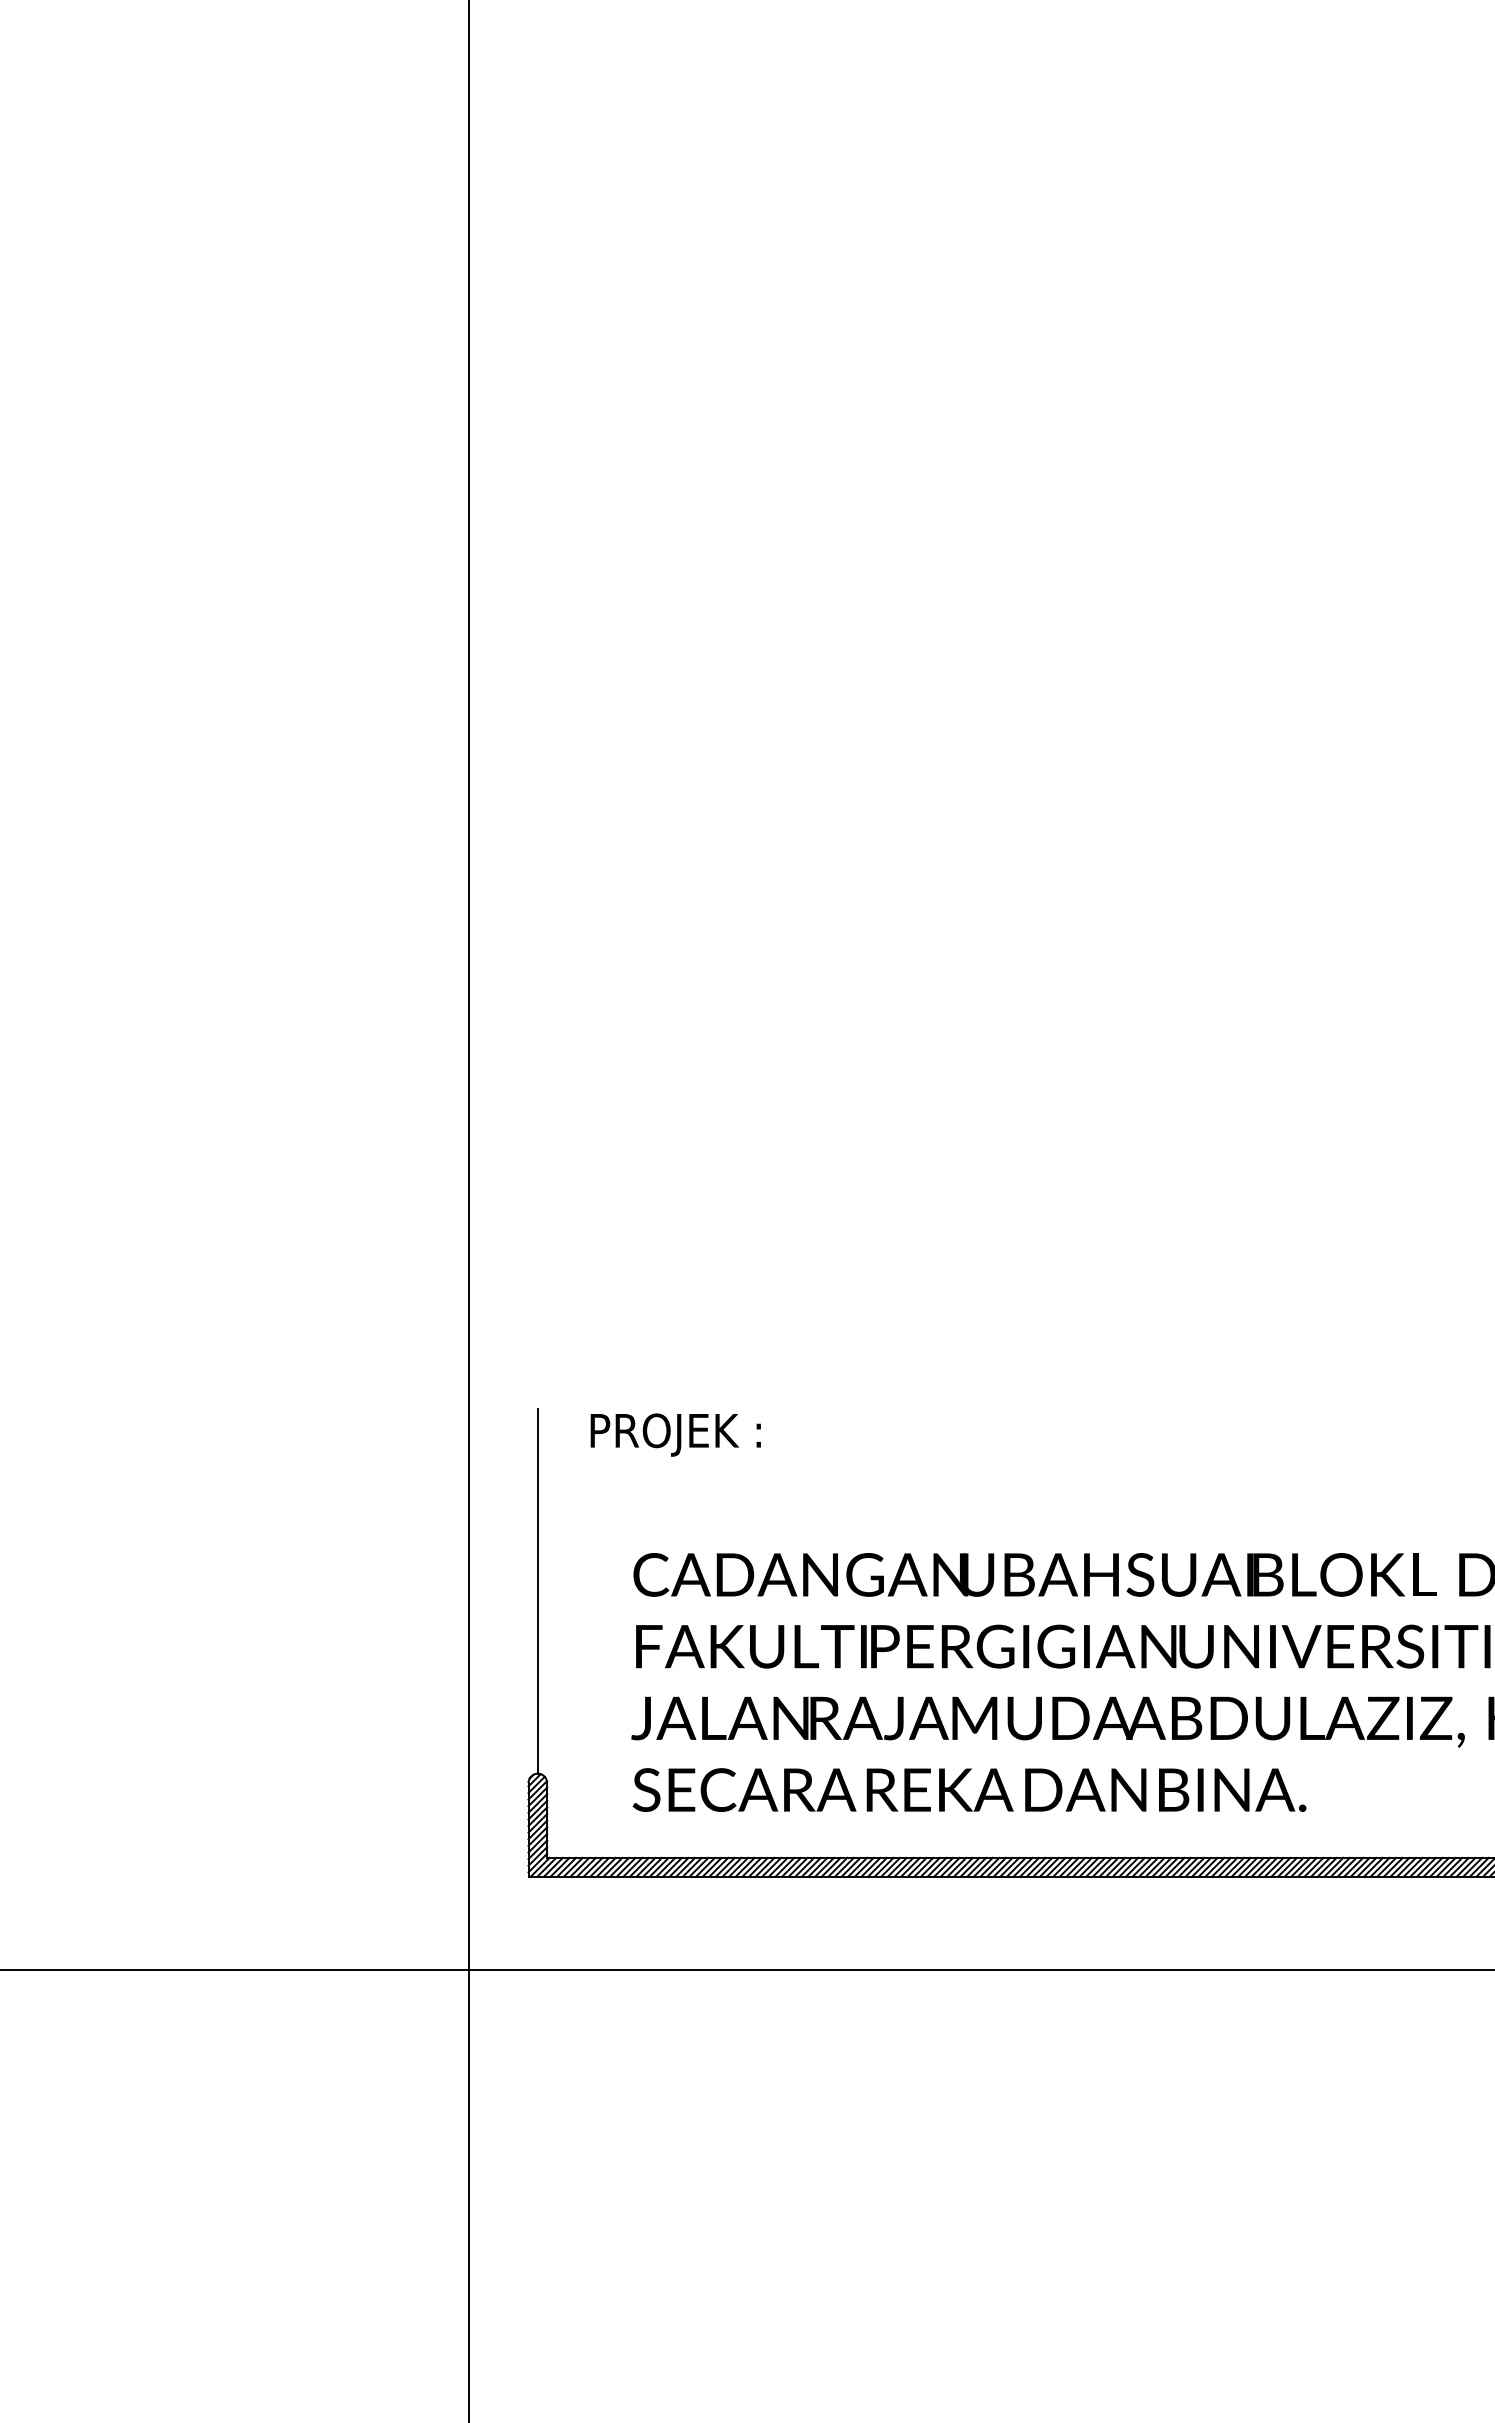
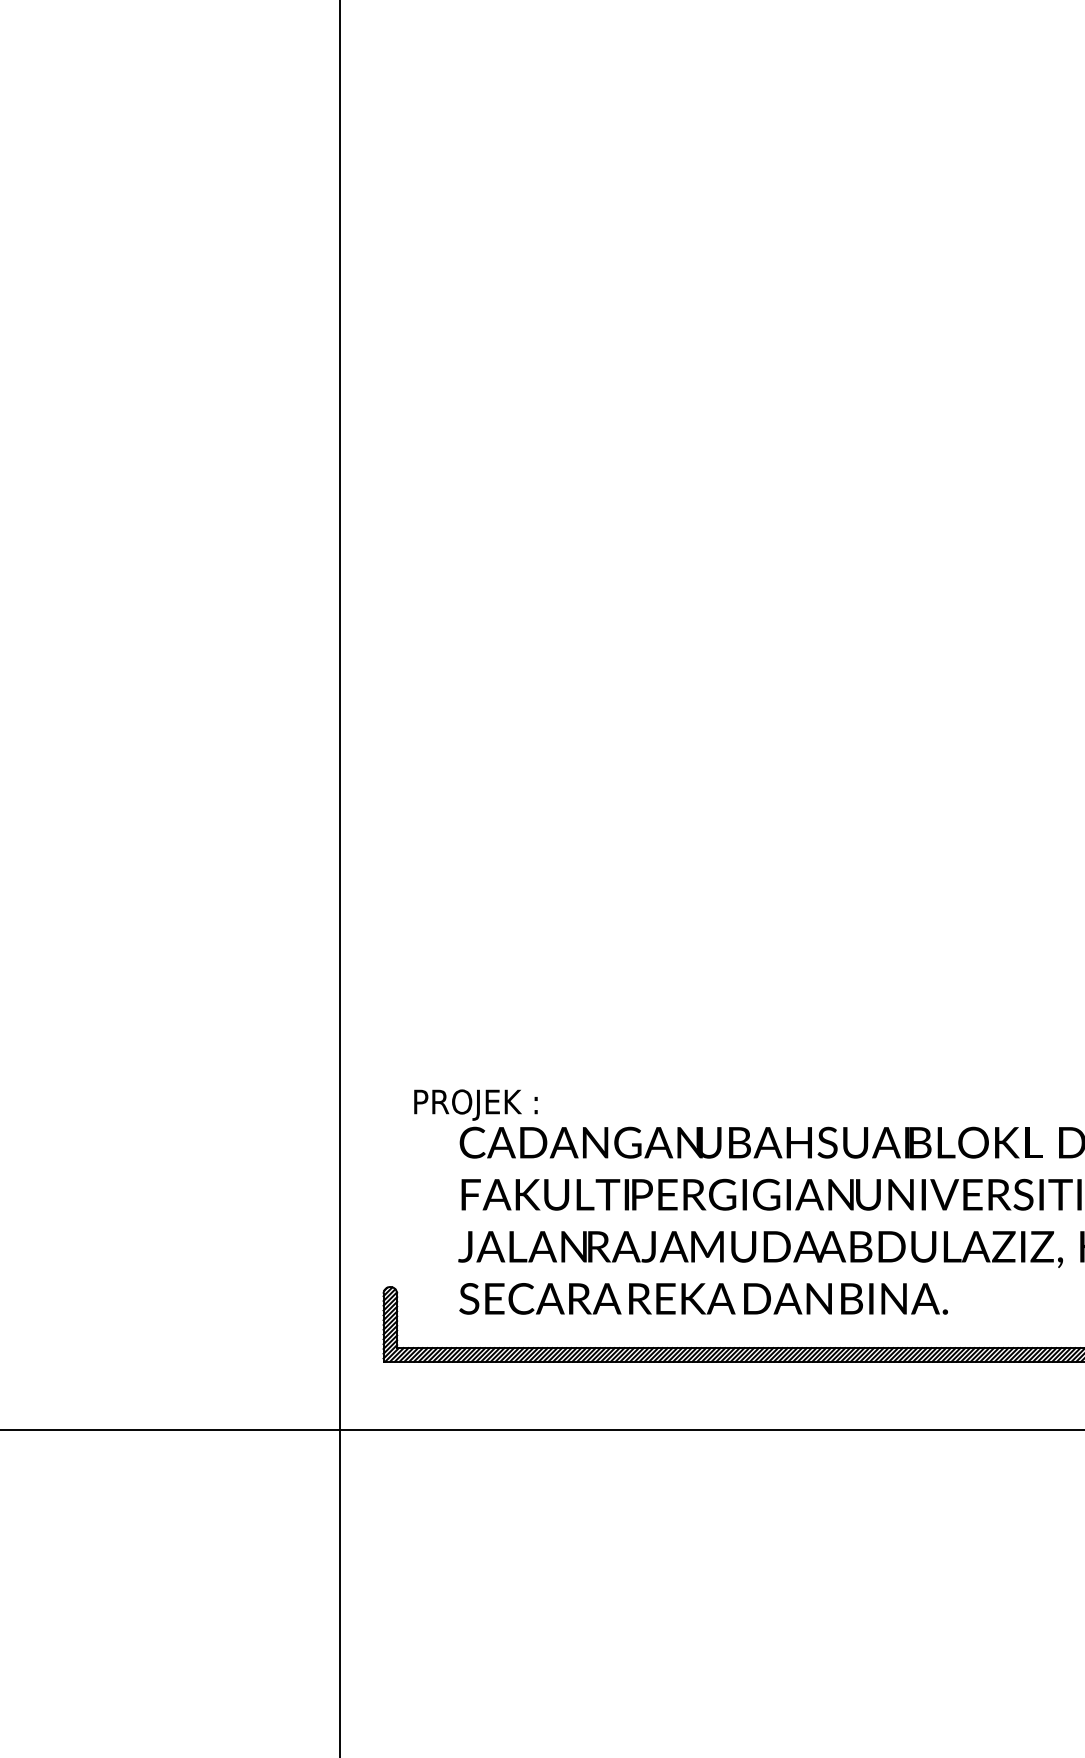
text: (675, 1434) -> (475, 1104), moved
line: (537, 1590) -> (390, 1154), removed

